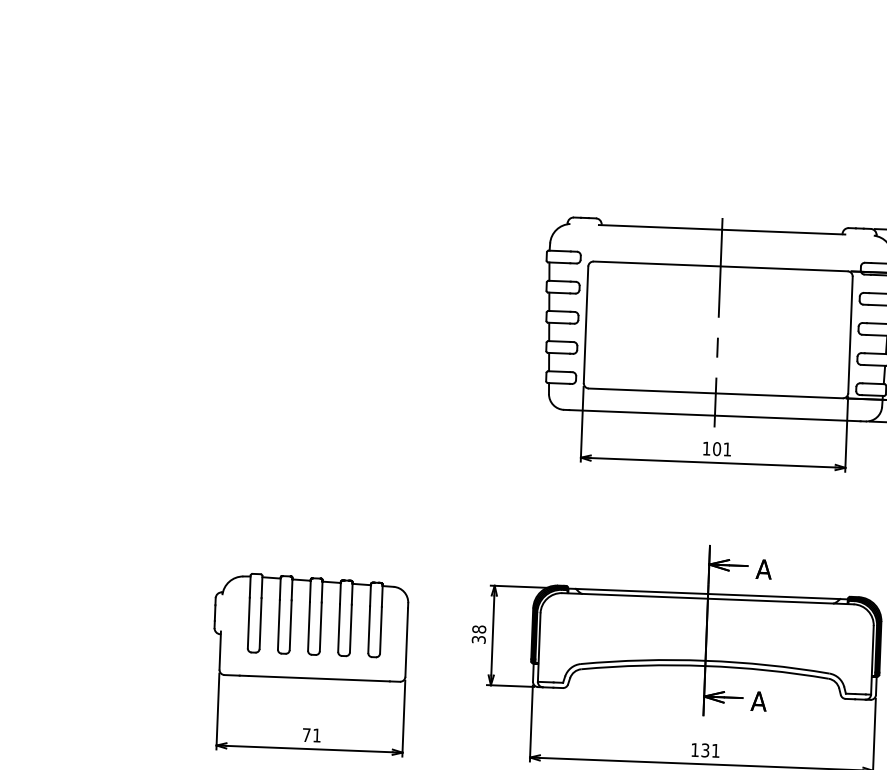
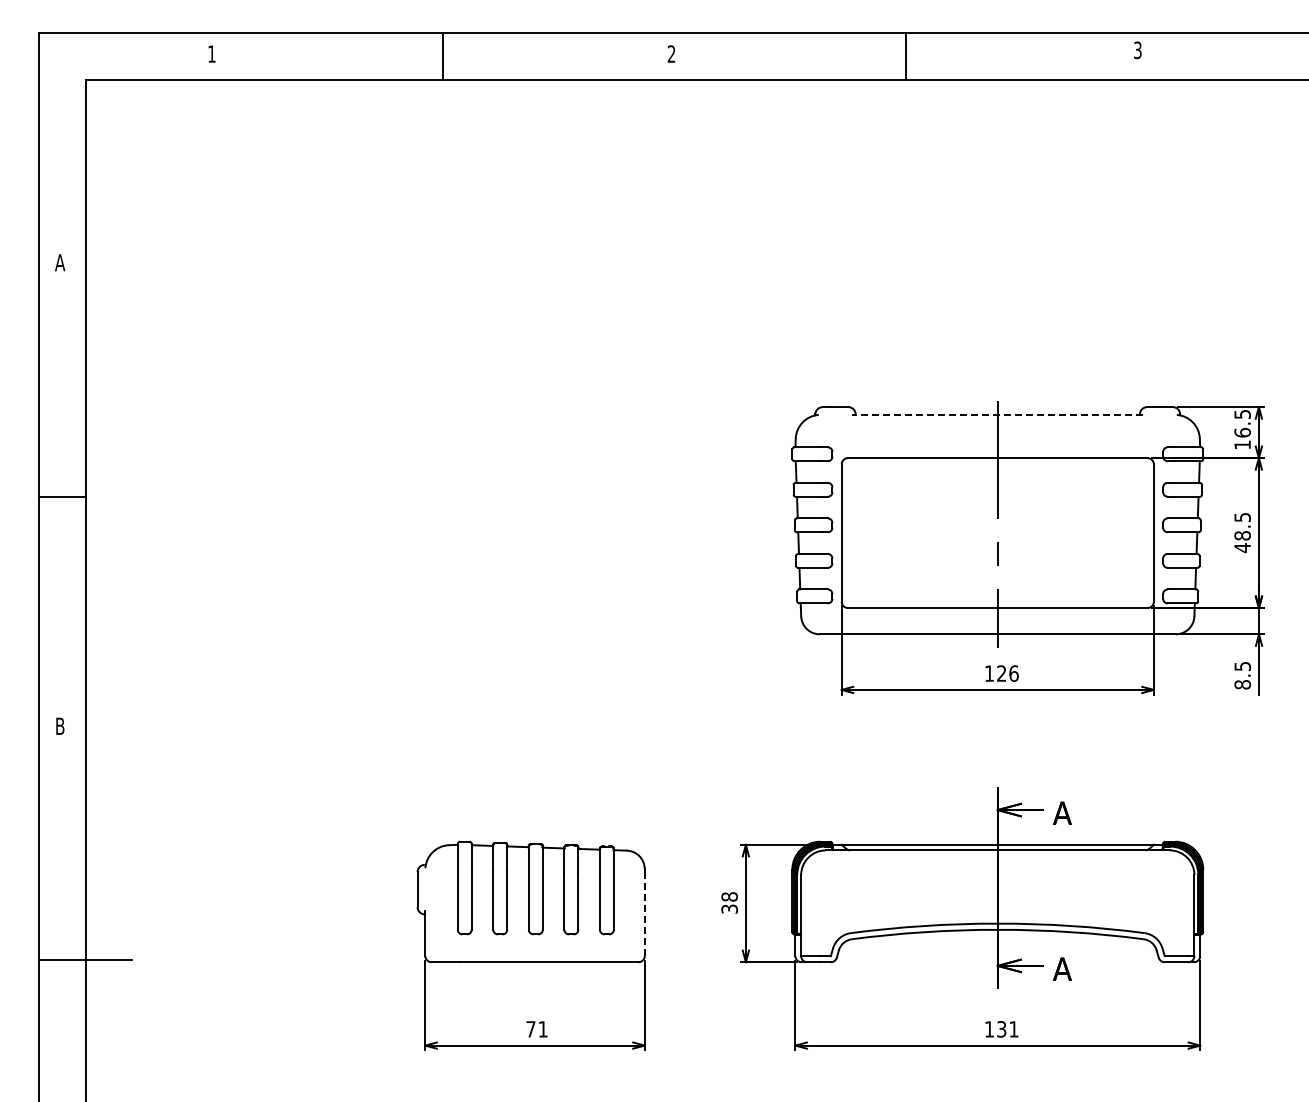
line: (721, 229) -> (997, 414), solid -> dashed
text: (721, 449) -> (1007, 673), 101 -> 126
line: (406, 642) -> (644, 915), solid -> dashed

